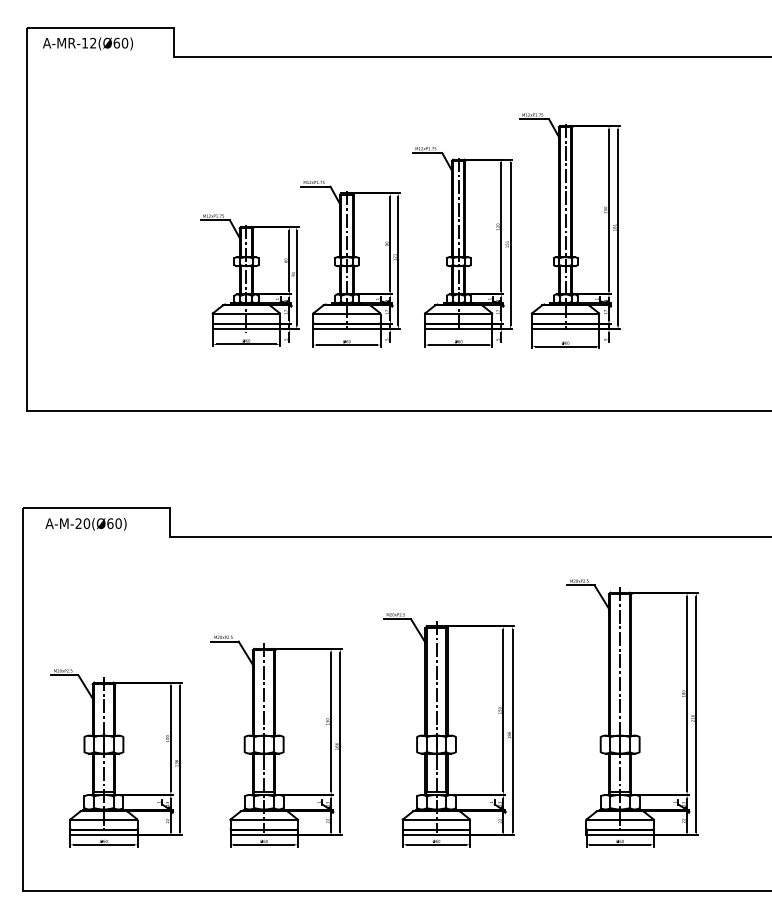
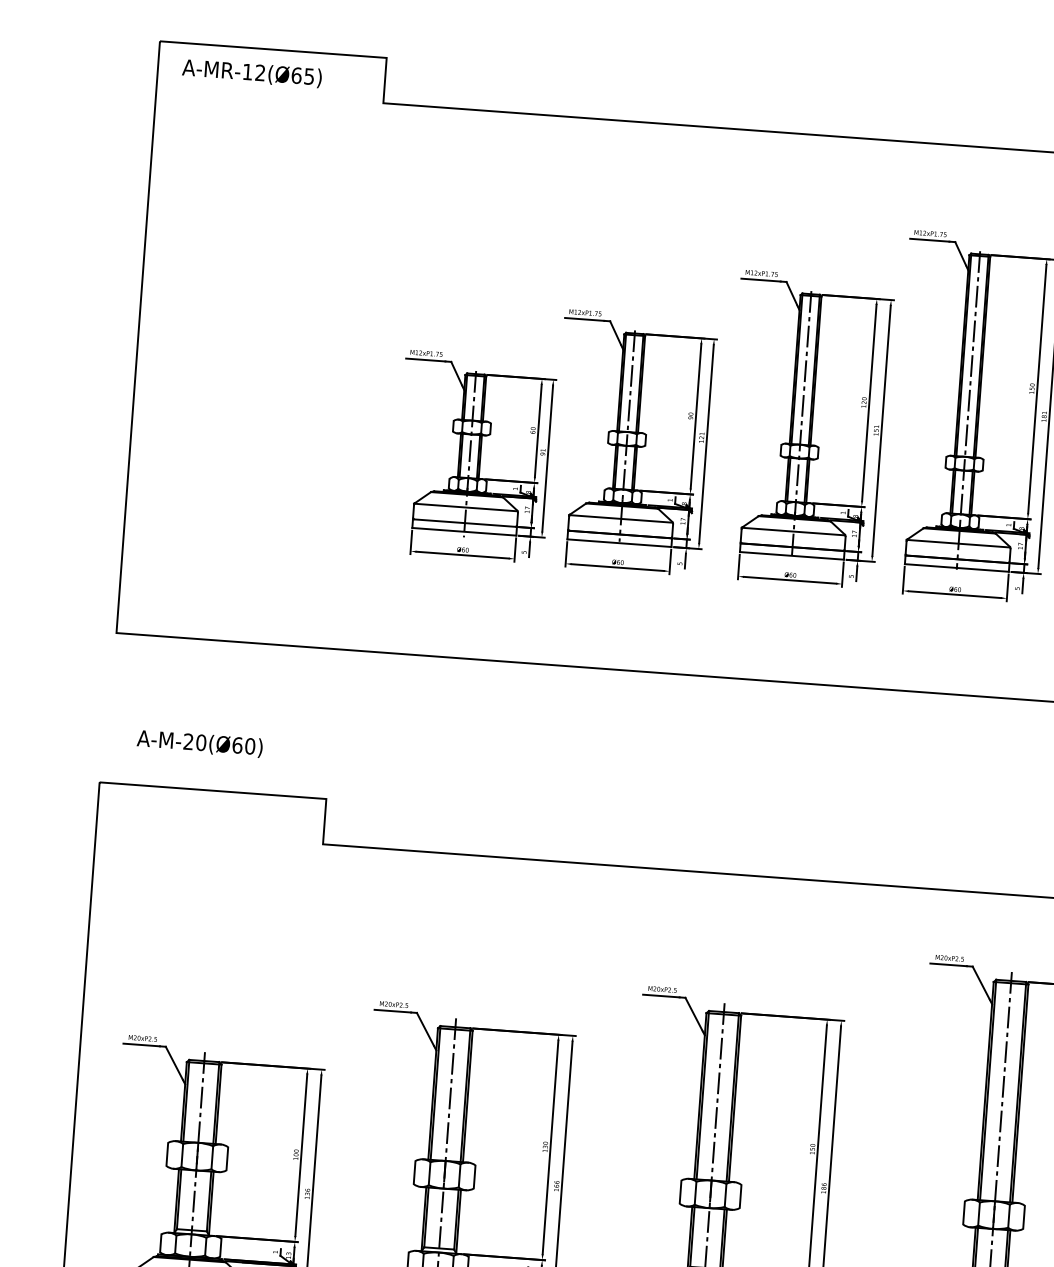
text: (124, 42) -> (308, 75), A-MR-12(Ø60) -> A-MR-12(Ø65)
text: (85, 524) -> (199, 743), moved

